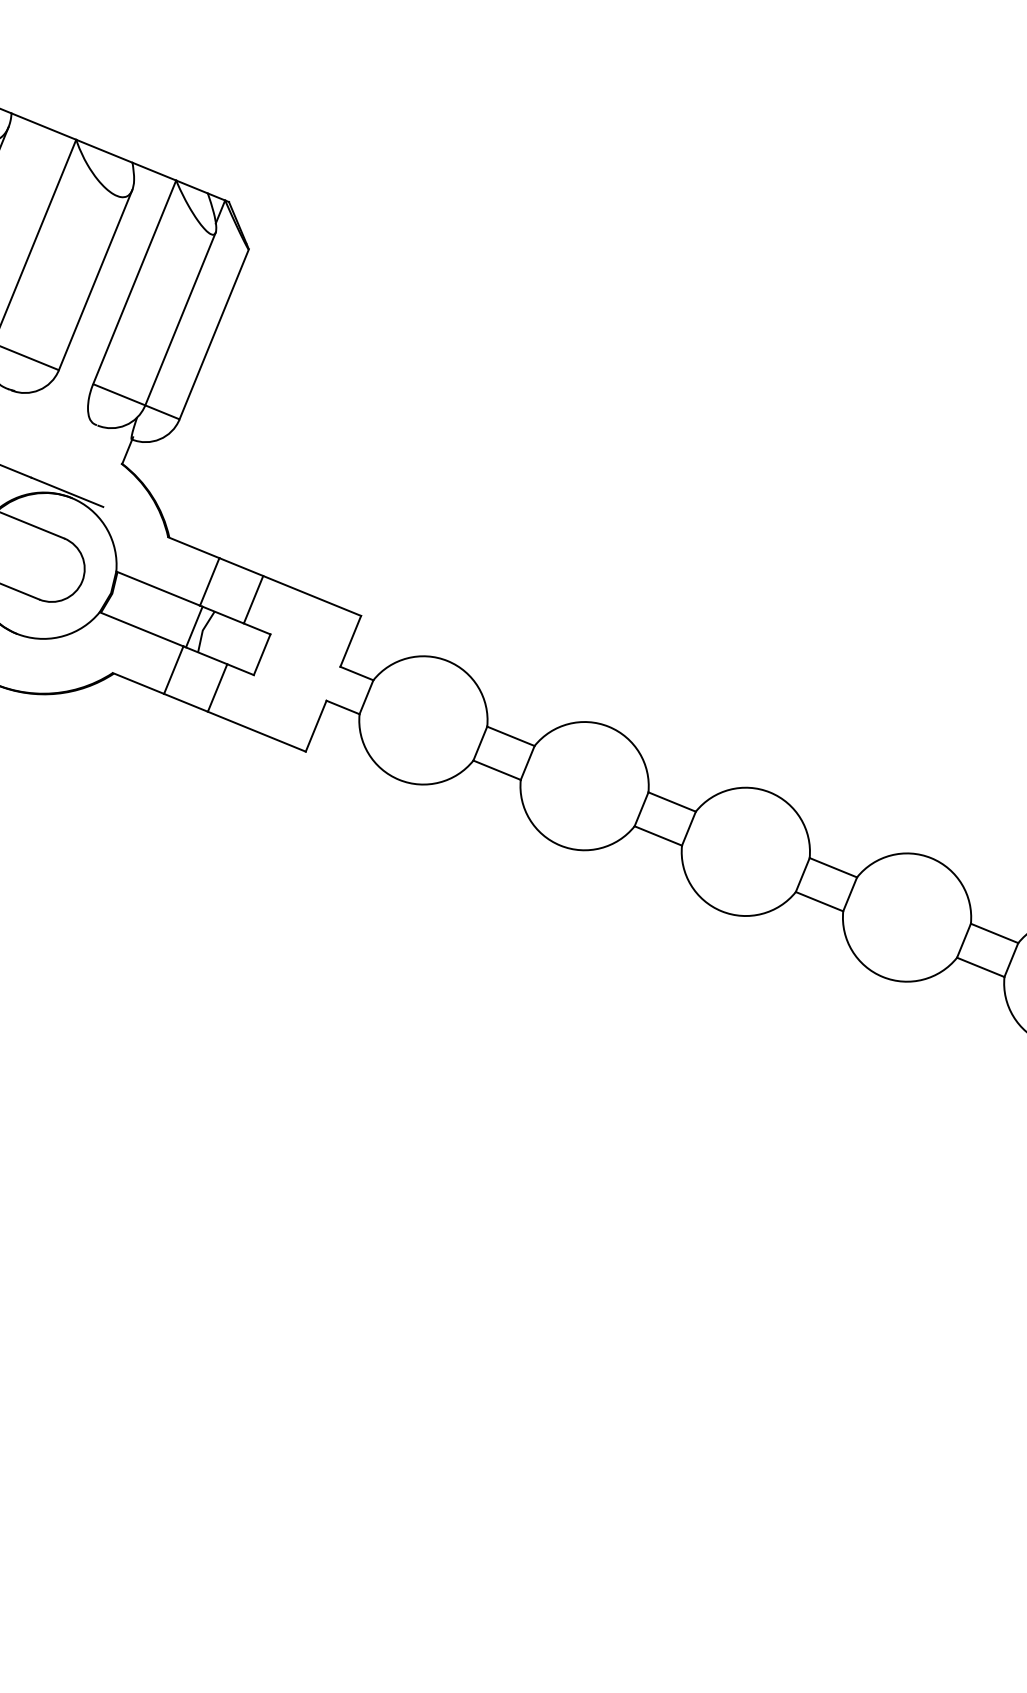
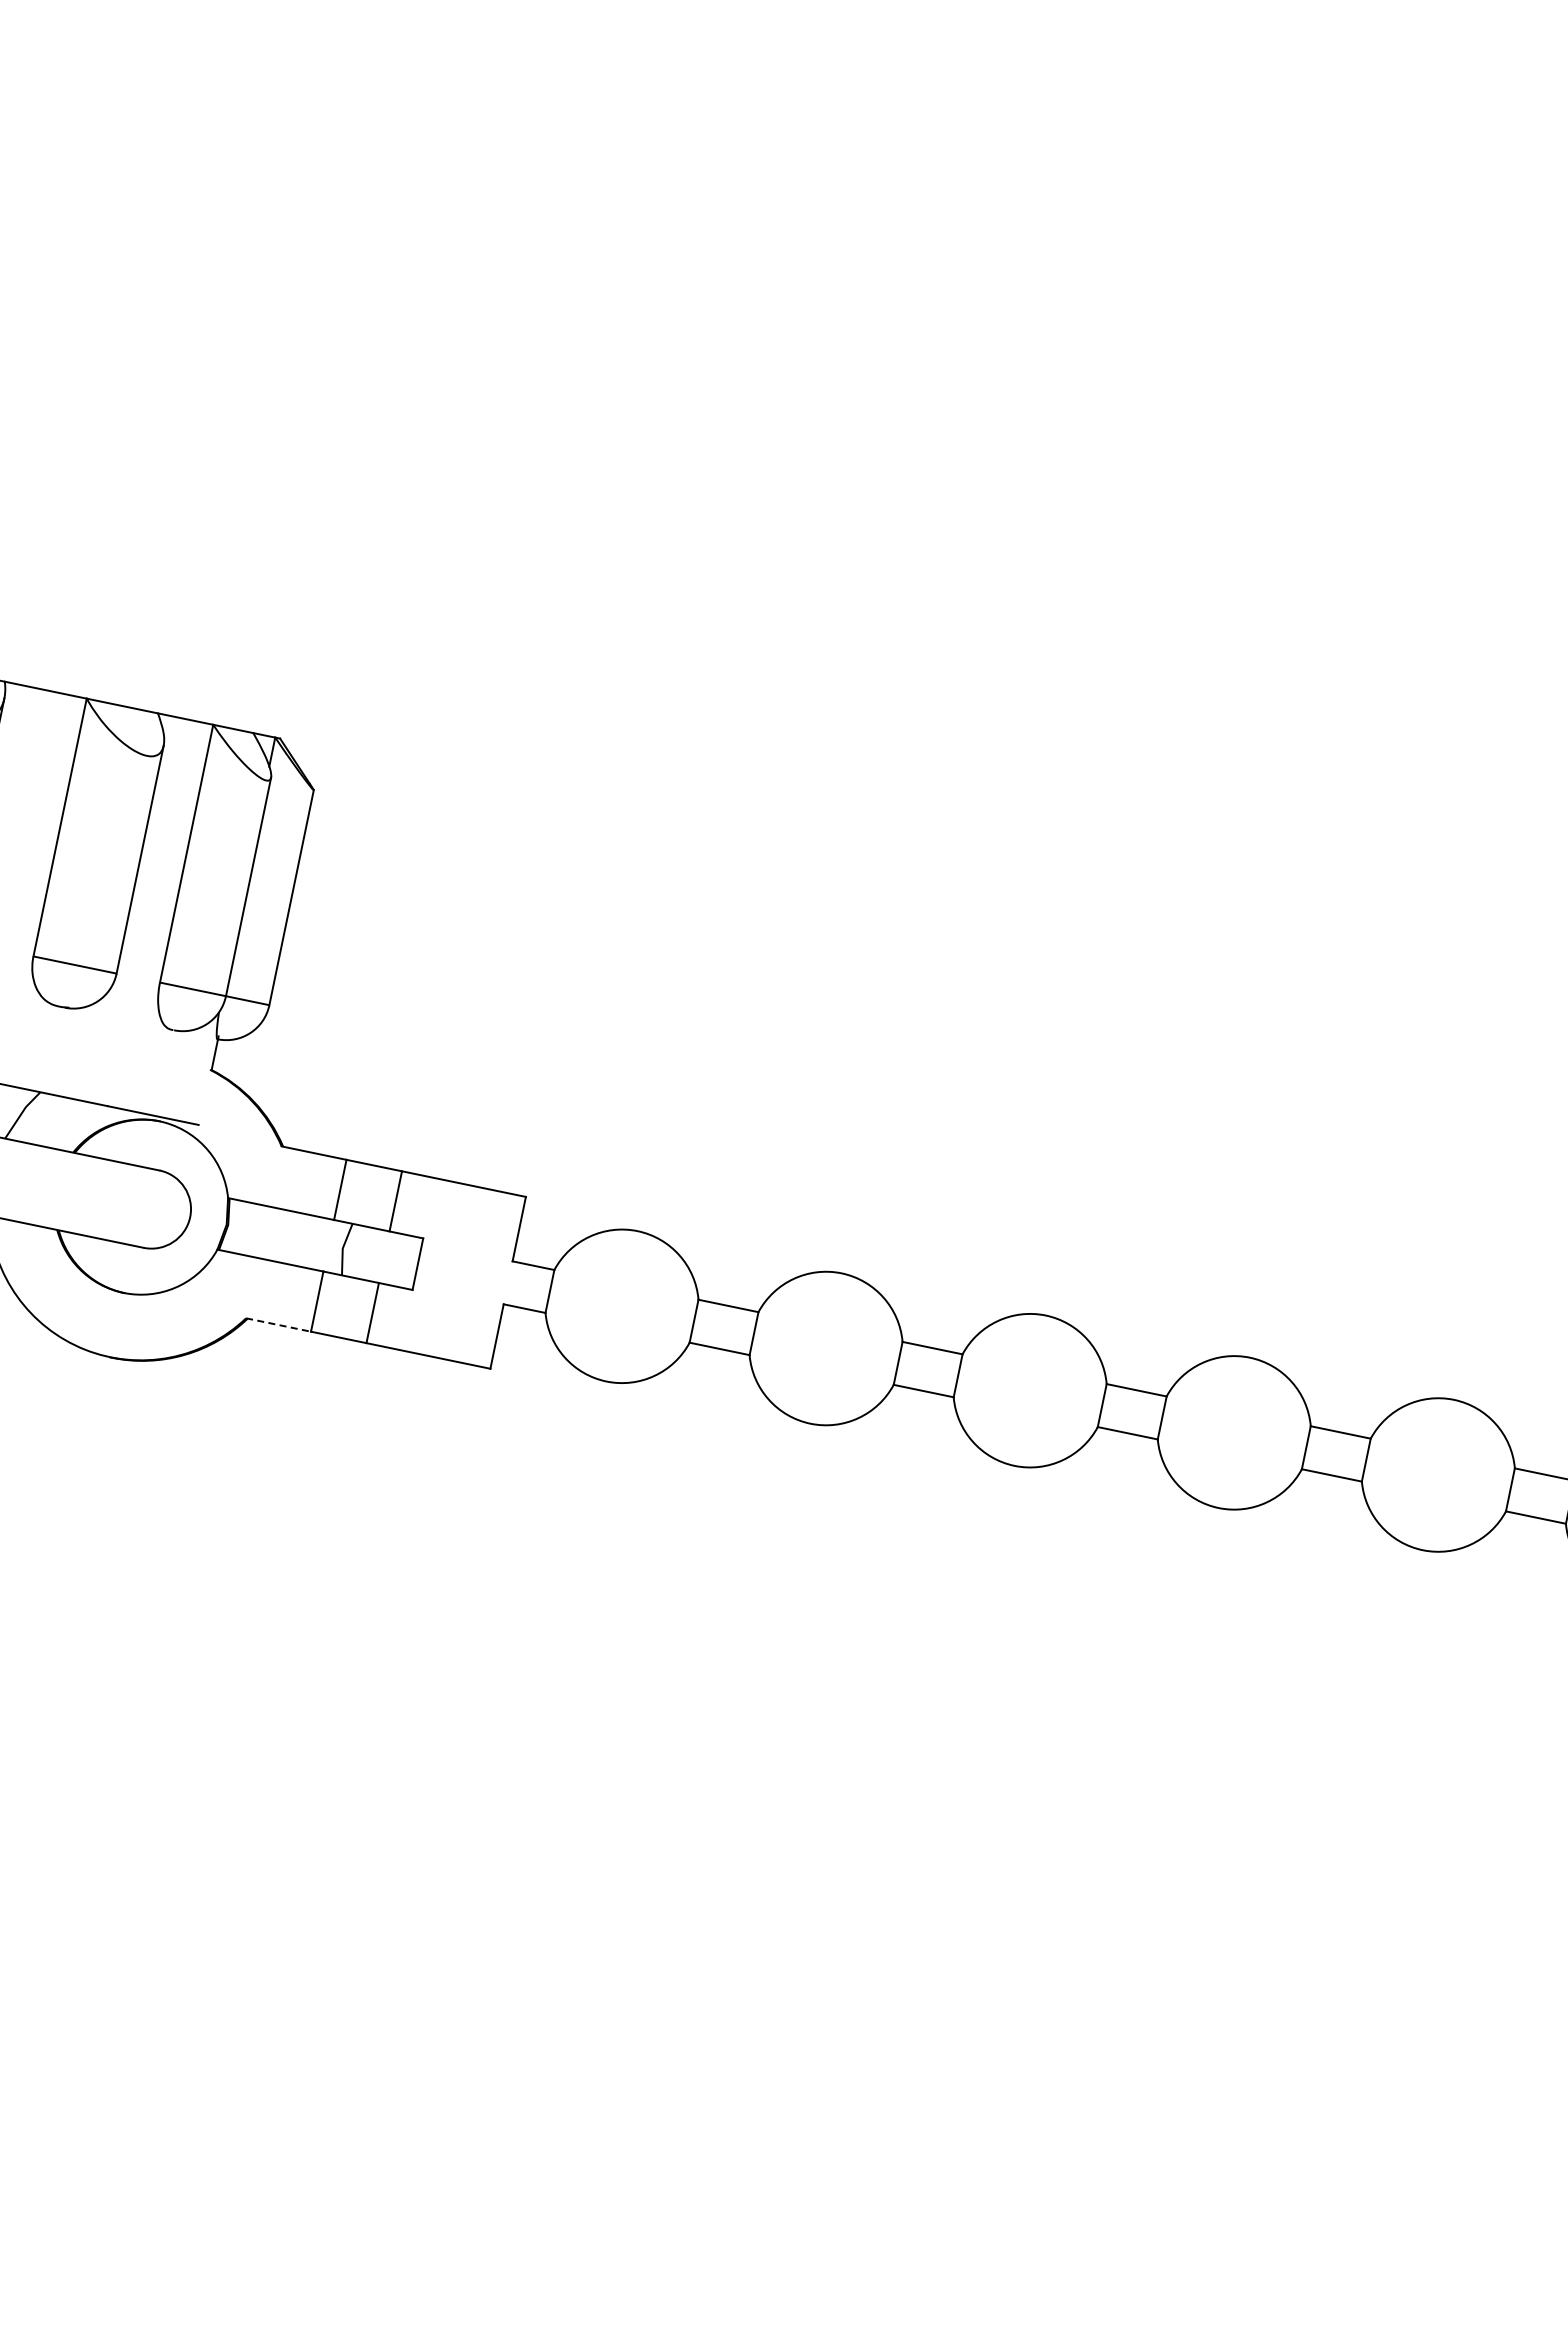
line: (193, 627) -> (331, 1246), removed
line: (139, 684) -> (279, 1325), solid -> dashed

